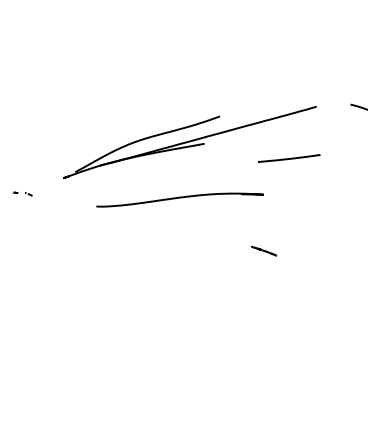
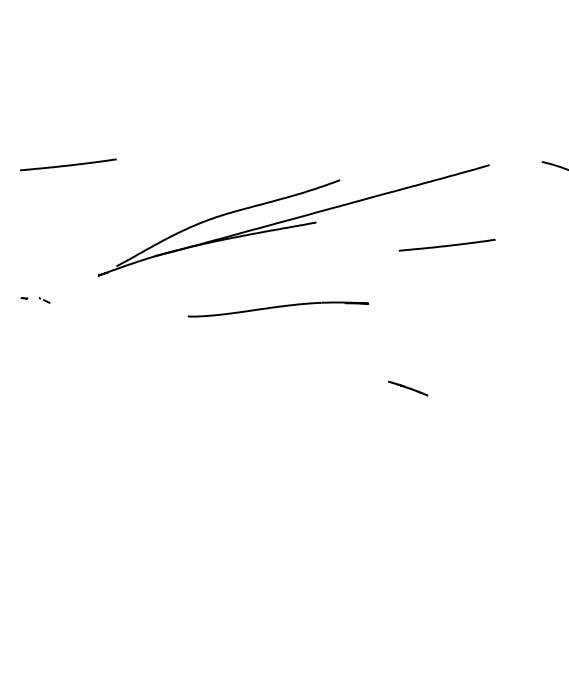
line: (44, 106) -> (68, 164), added
part: (179, 199) -> (277, 308), size x0.7

